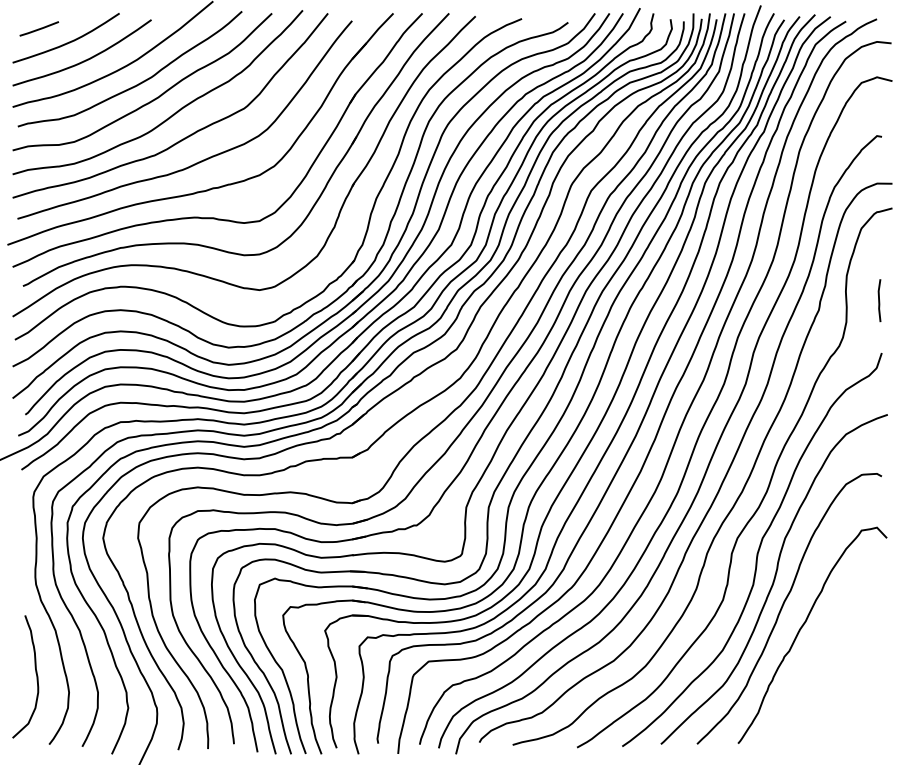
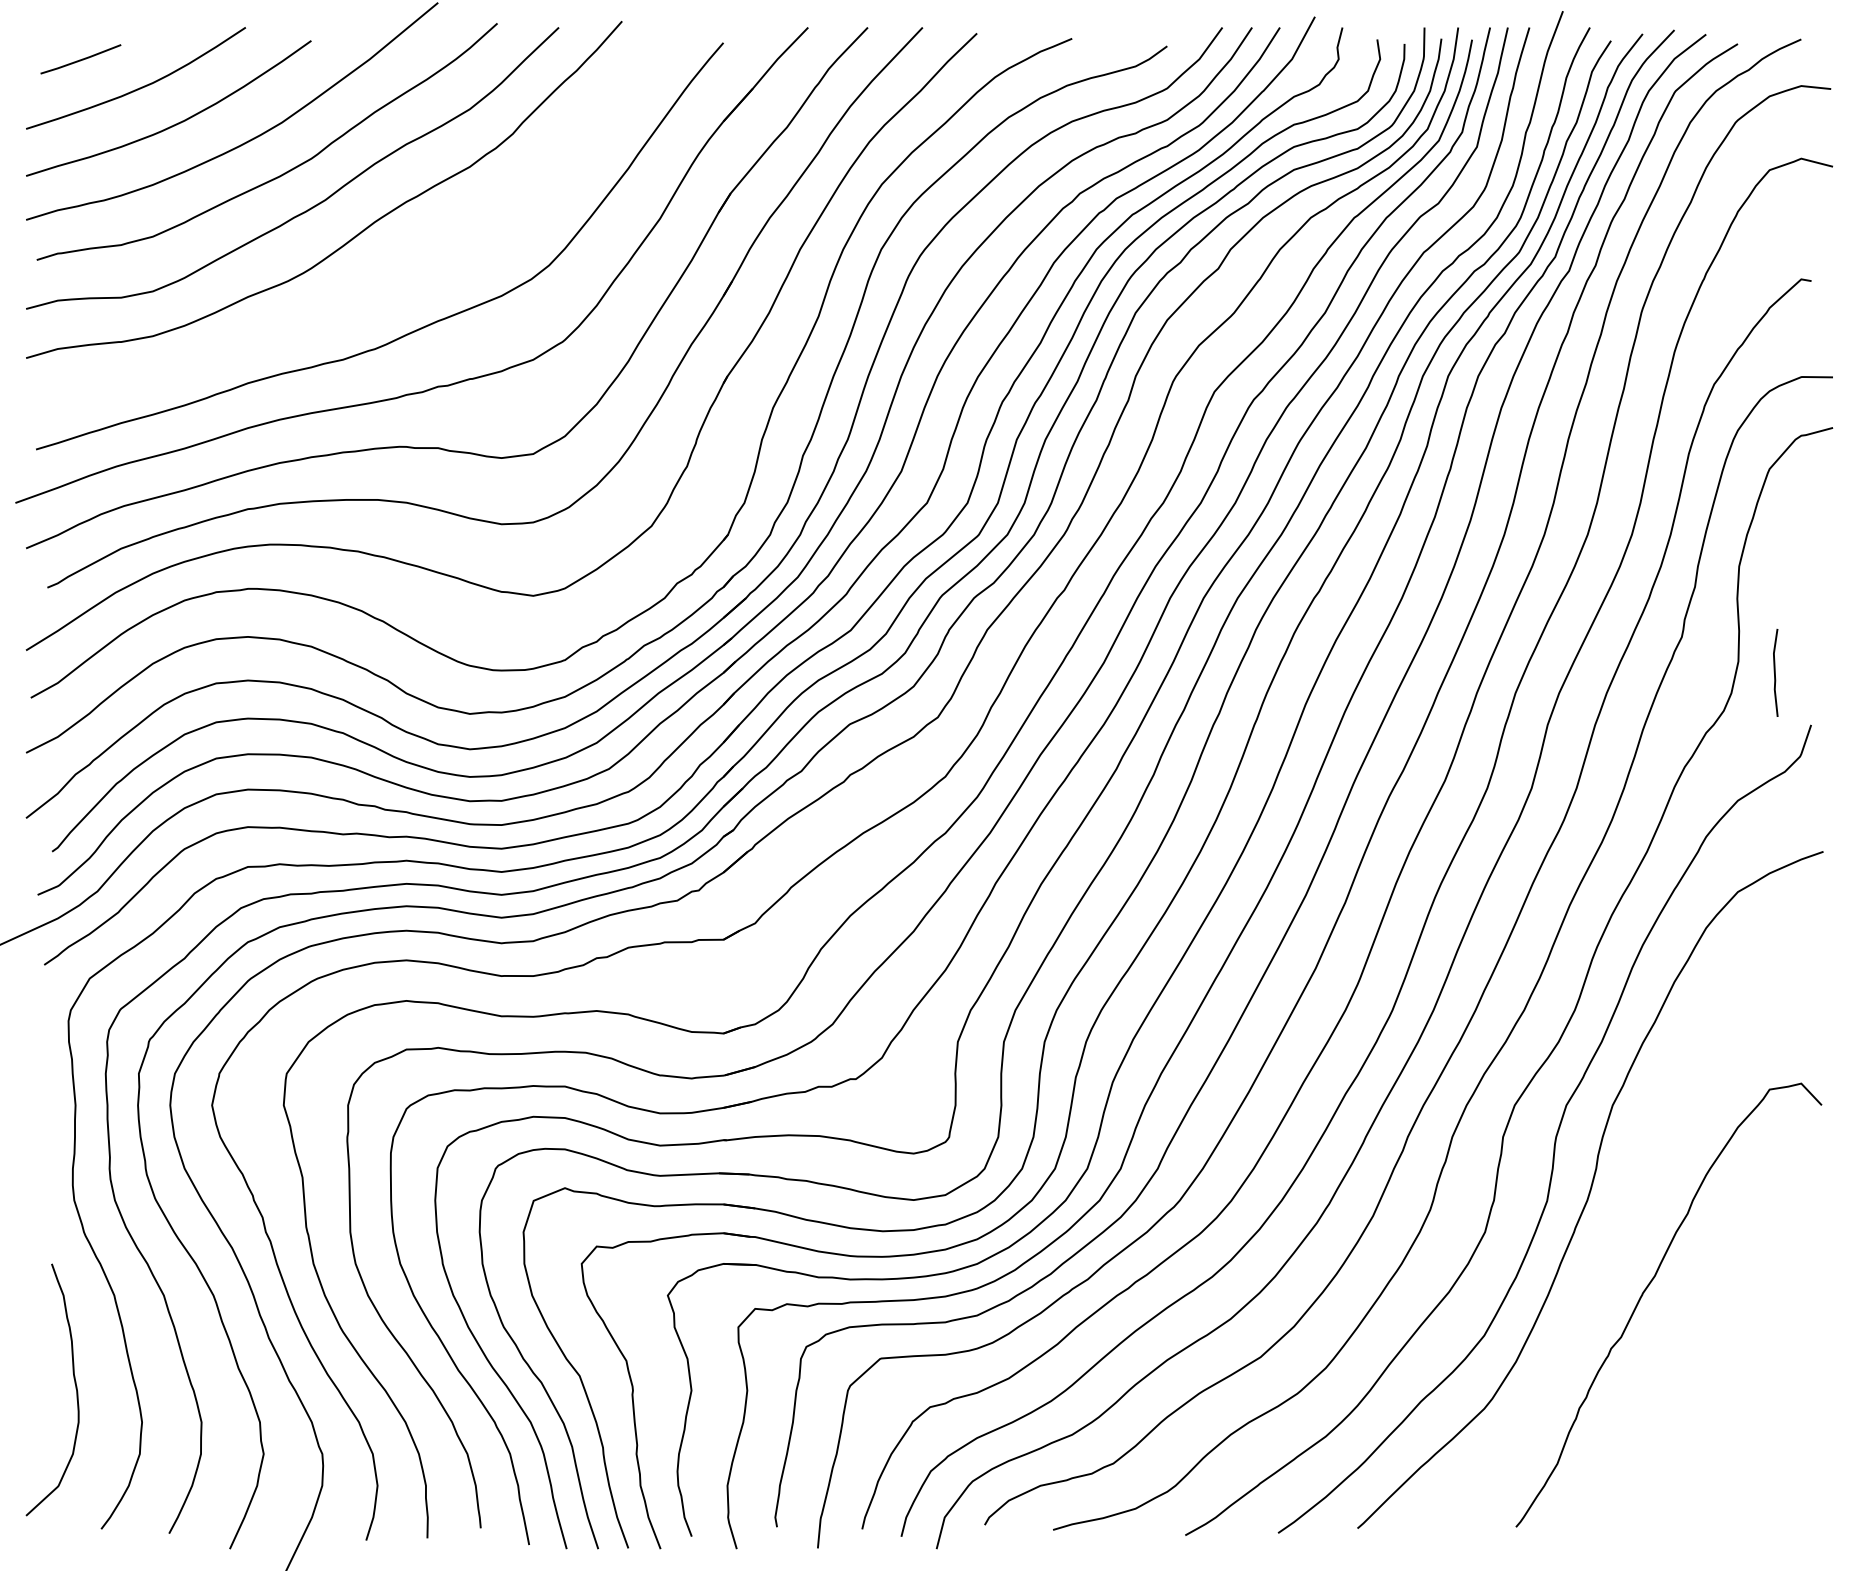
curve: (186, 136) -> (383, 280), removed
line: (879, 300) -> (1775, 672), moved
curve: (783, 606) -> (1609, 1245), removed

